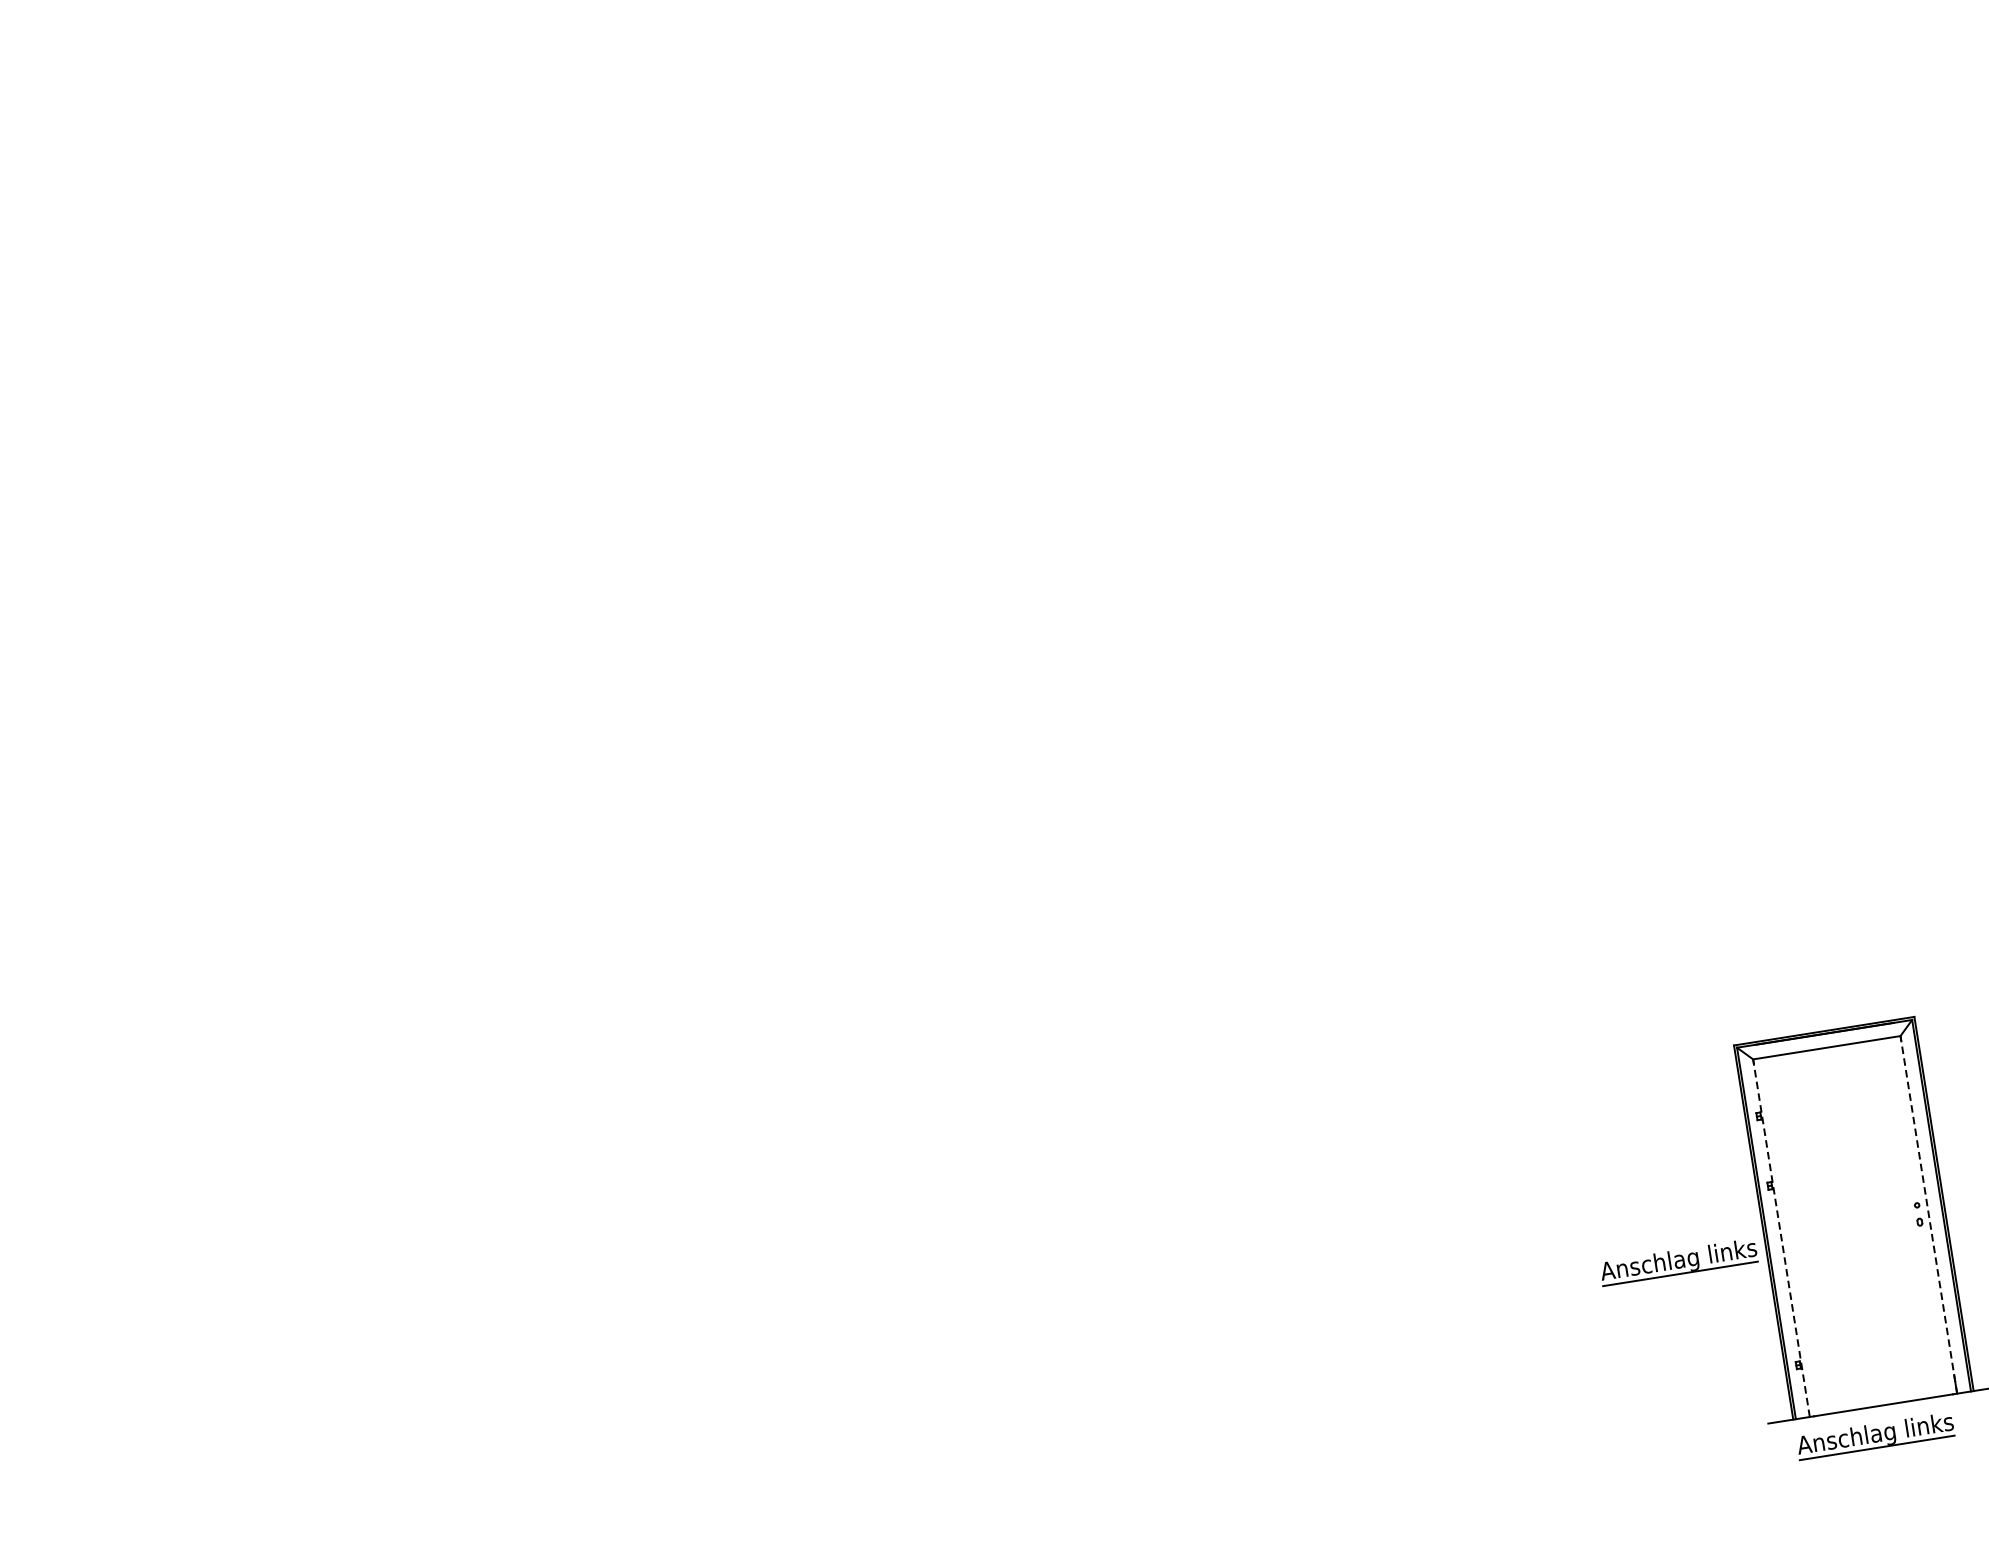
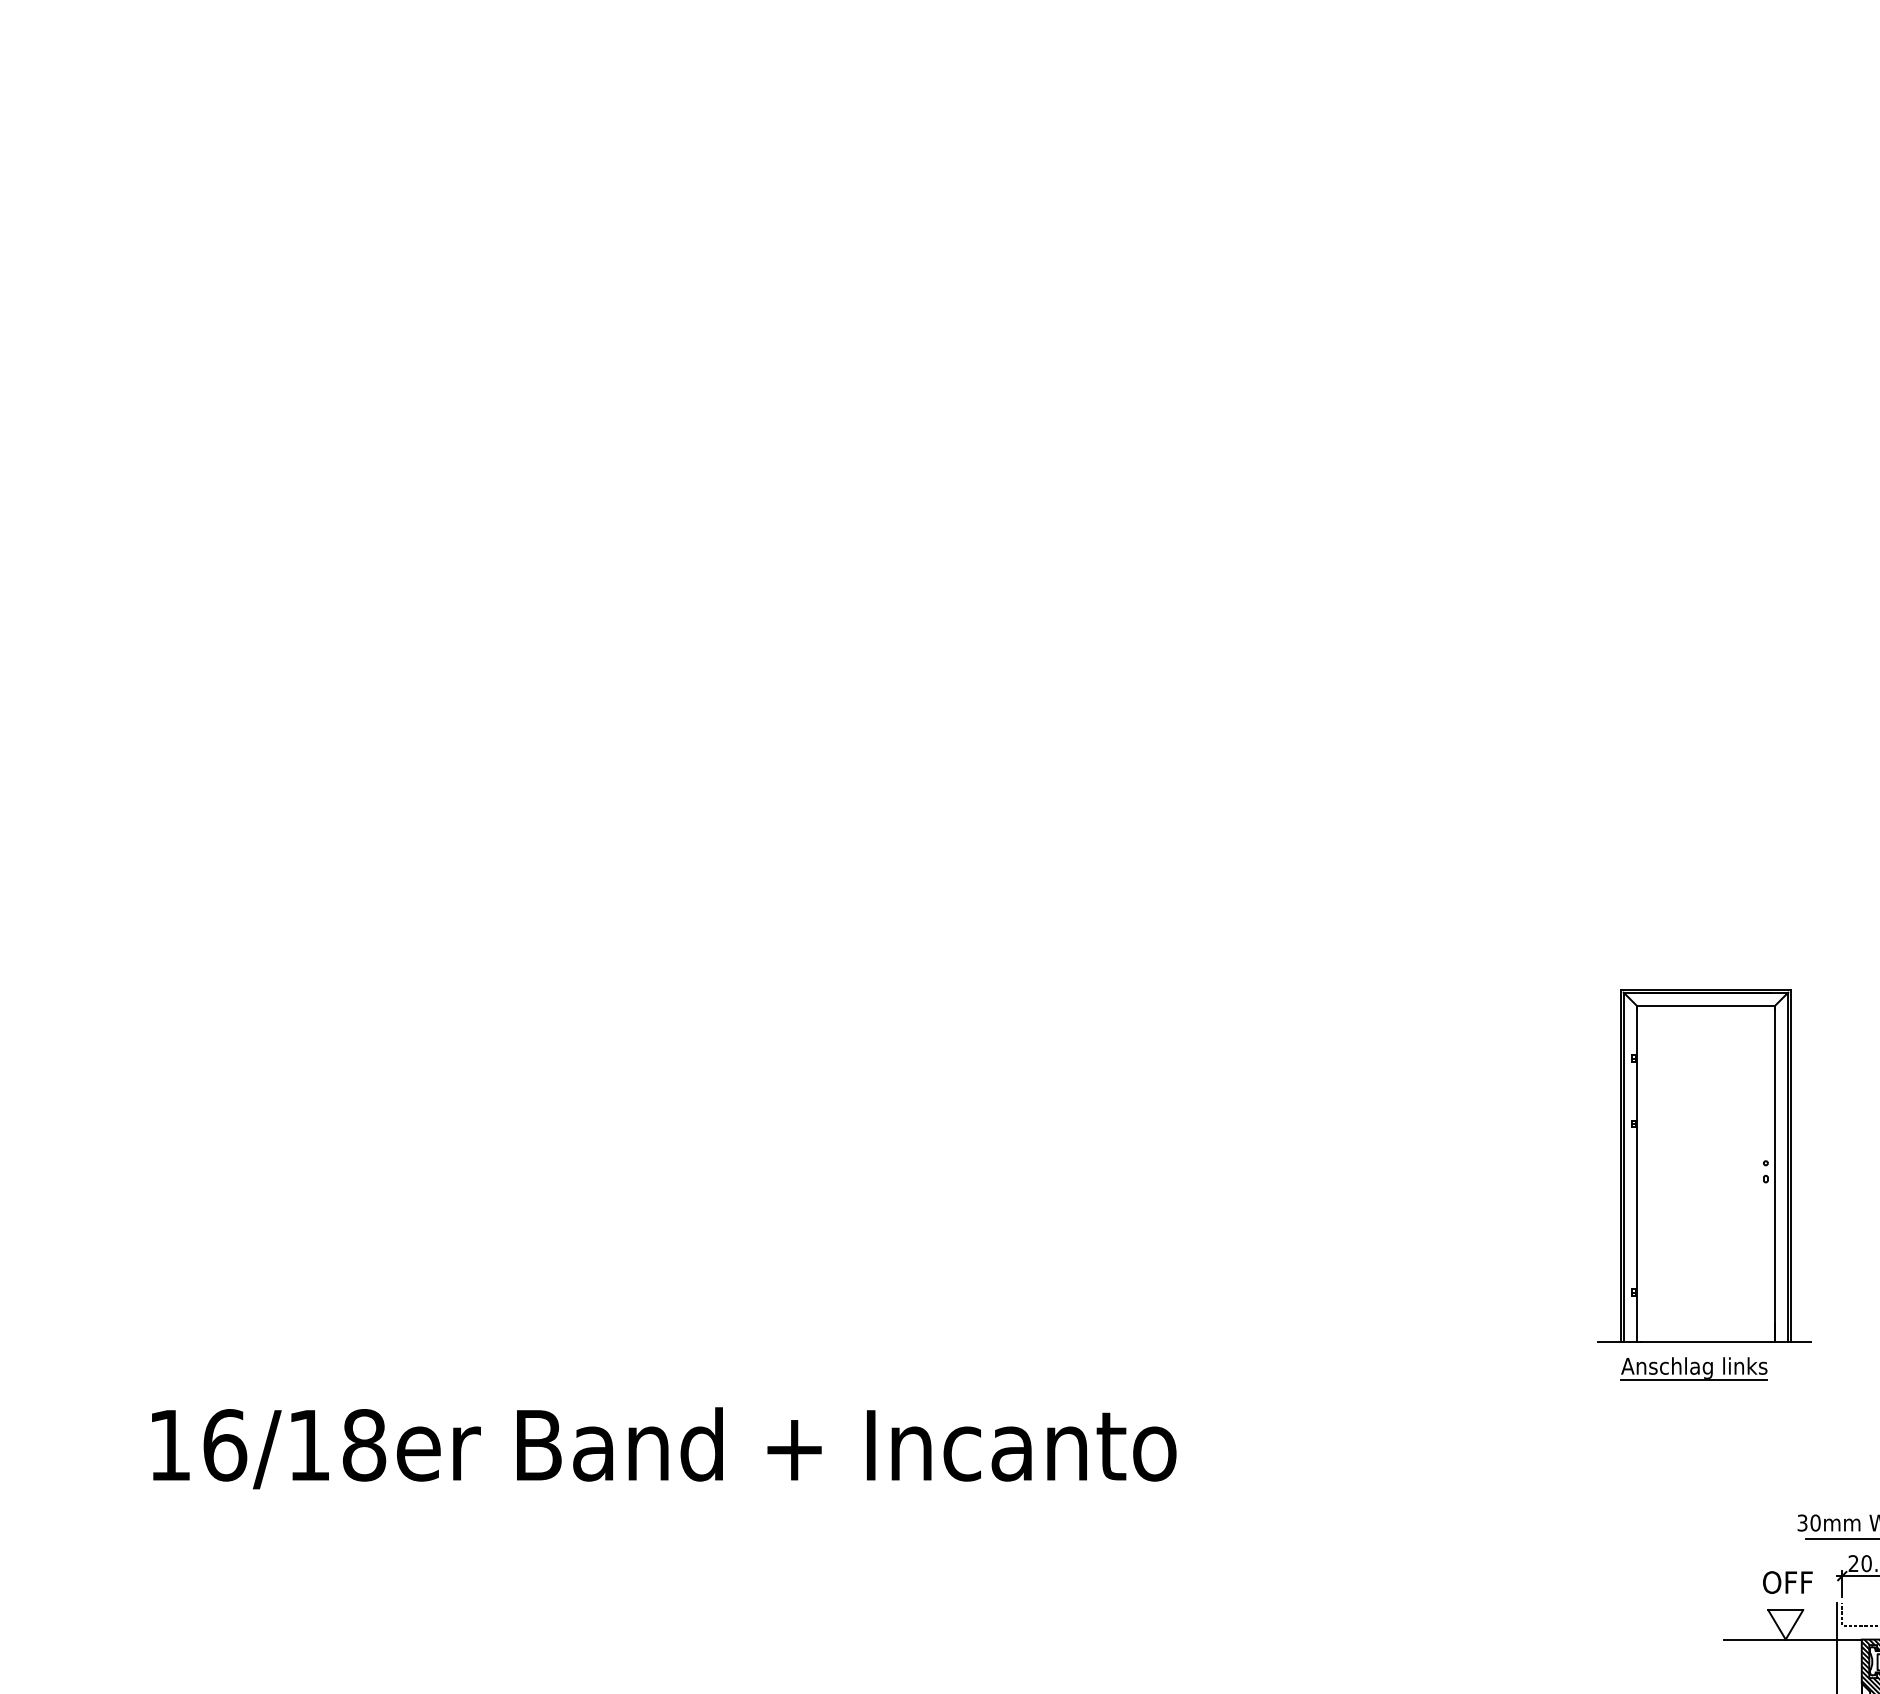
line: (1929, 1214) -> (1775, 1173), dashed -> solid
line: (1781, 1238) -> (1636, 1173), dashed -> solid
part: (1678, 1262) -> (1538, 1180), removed

